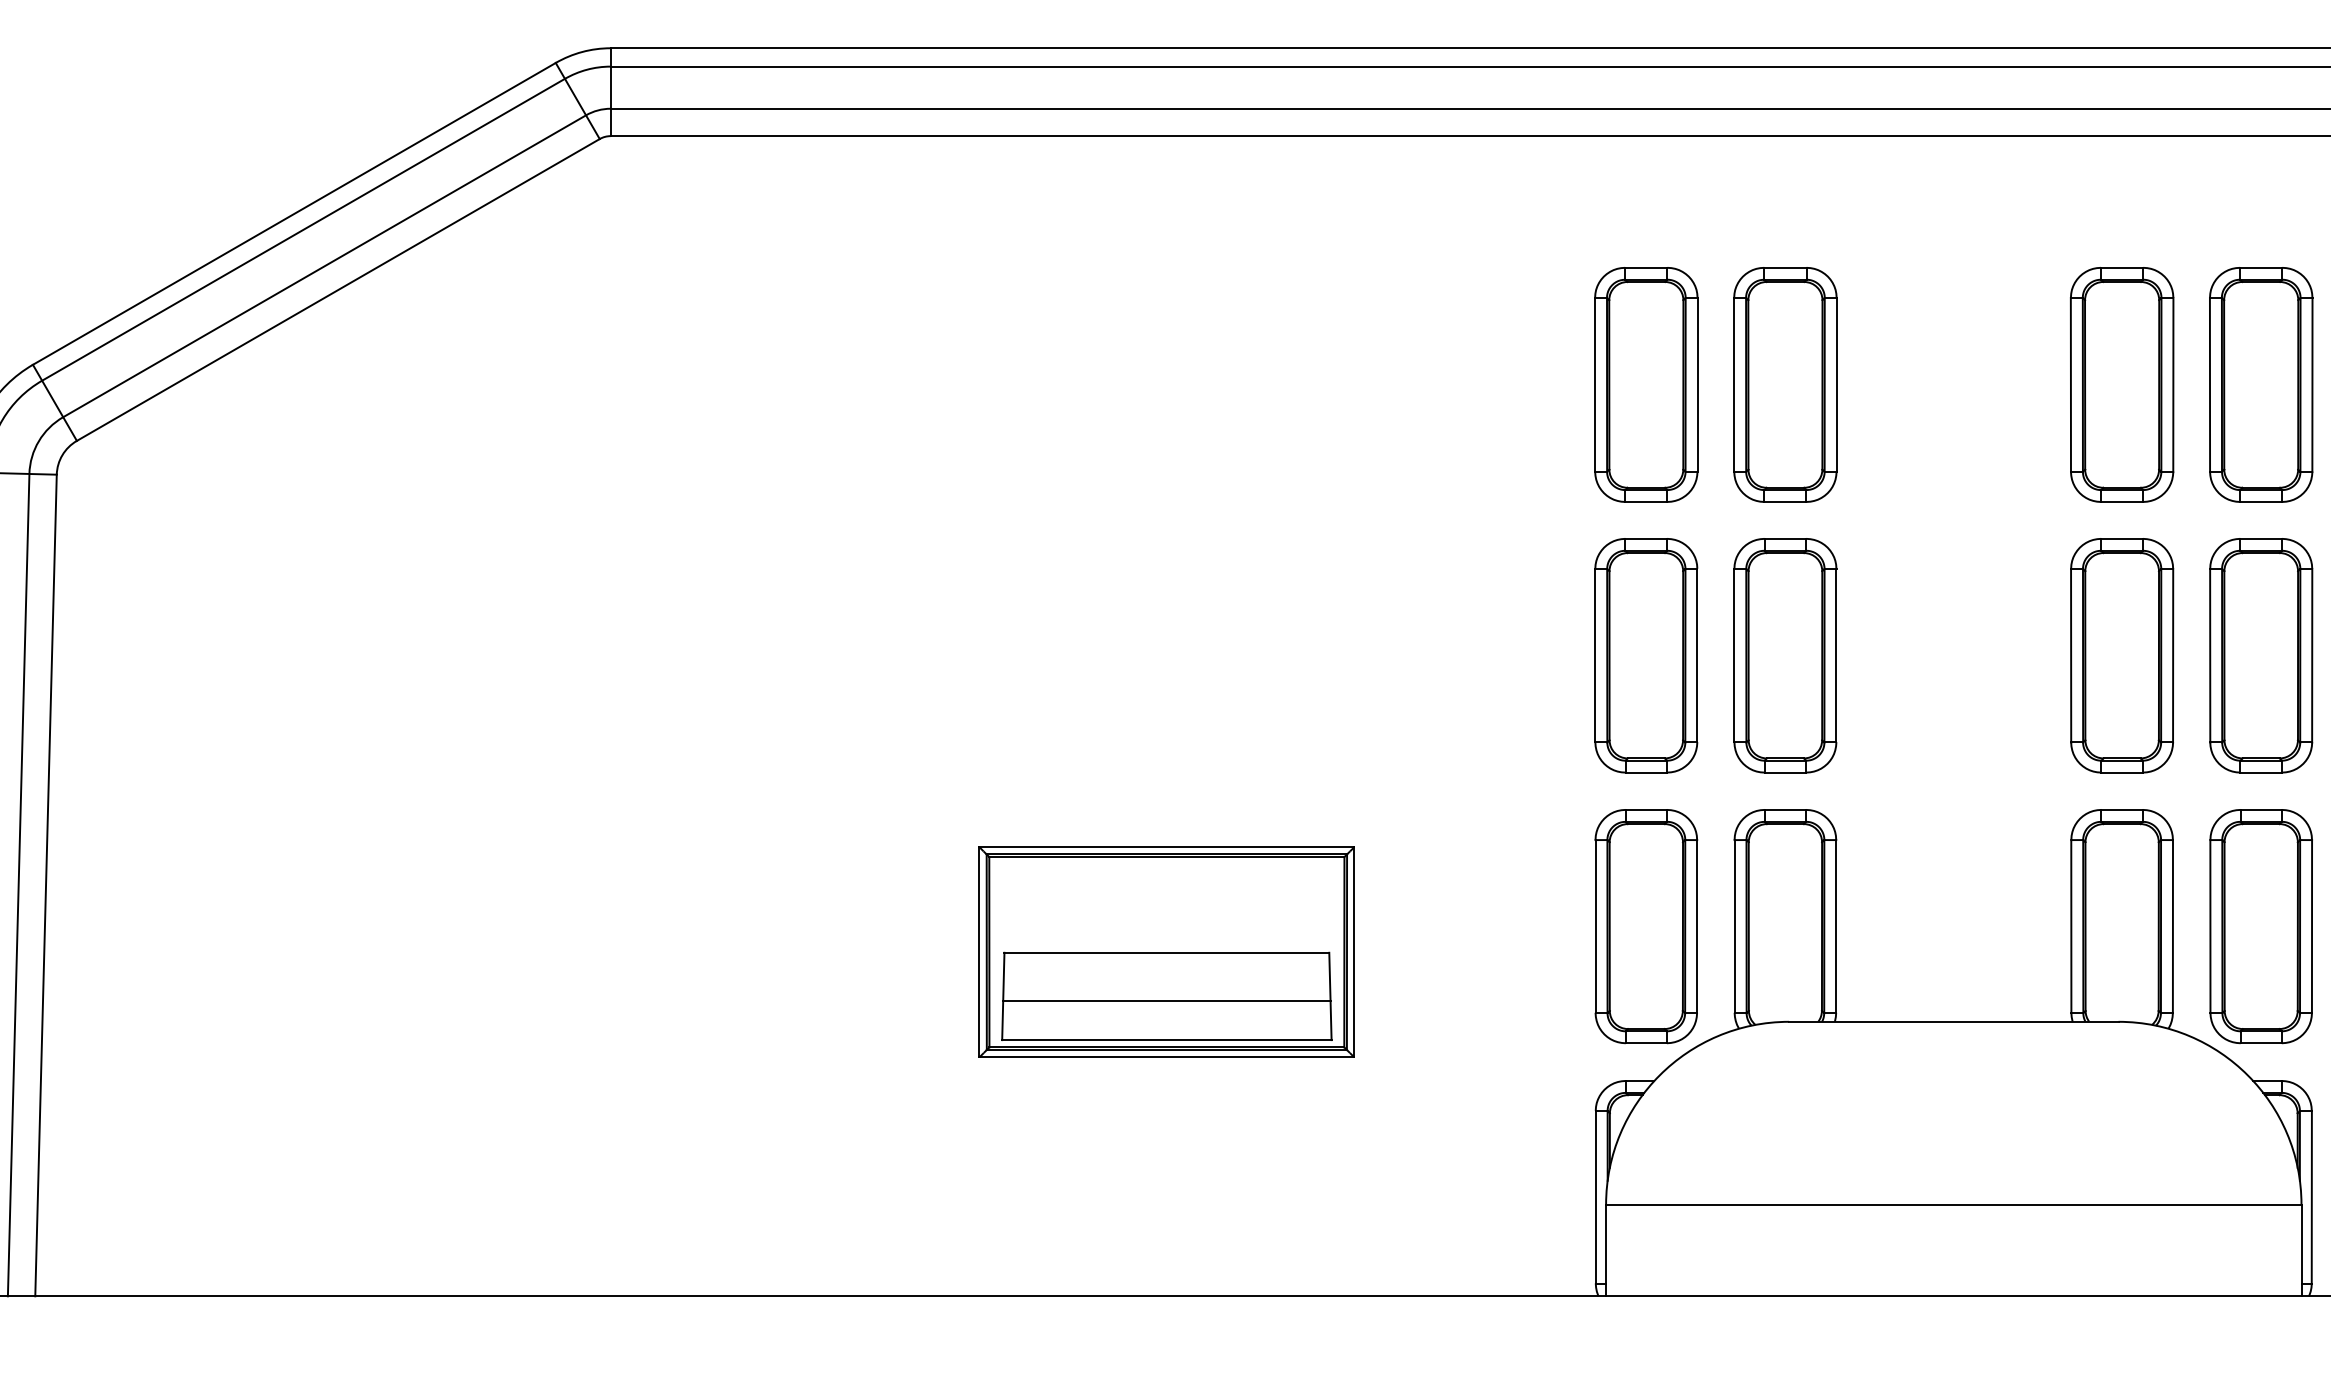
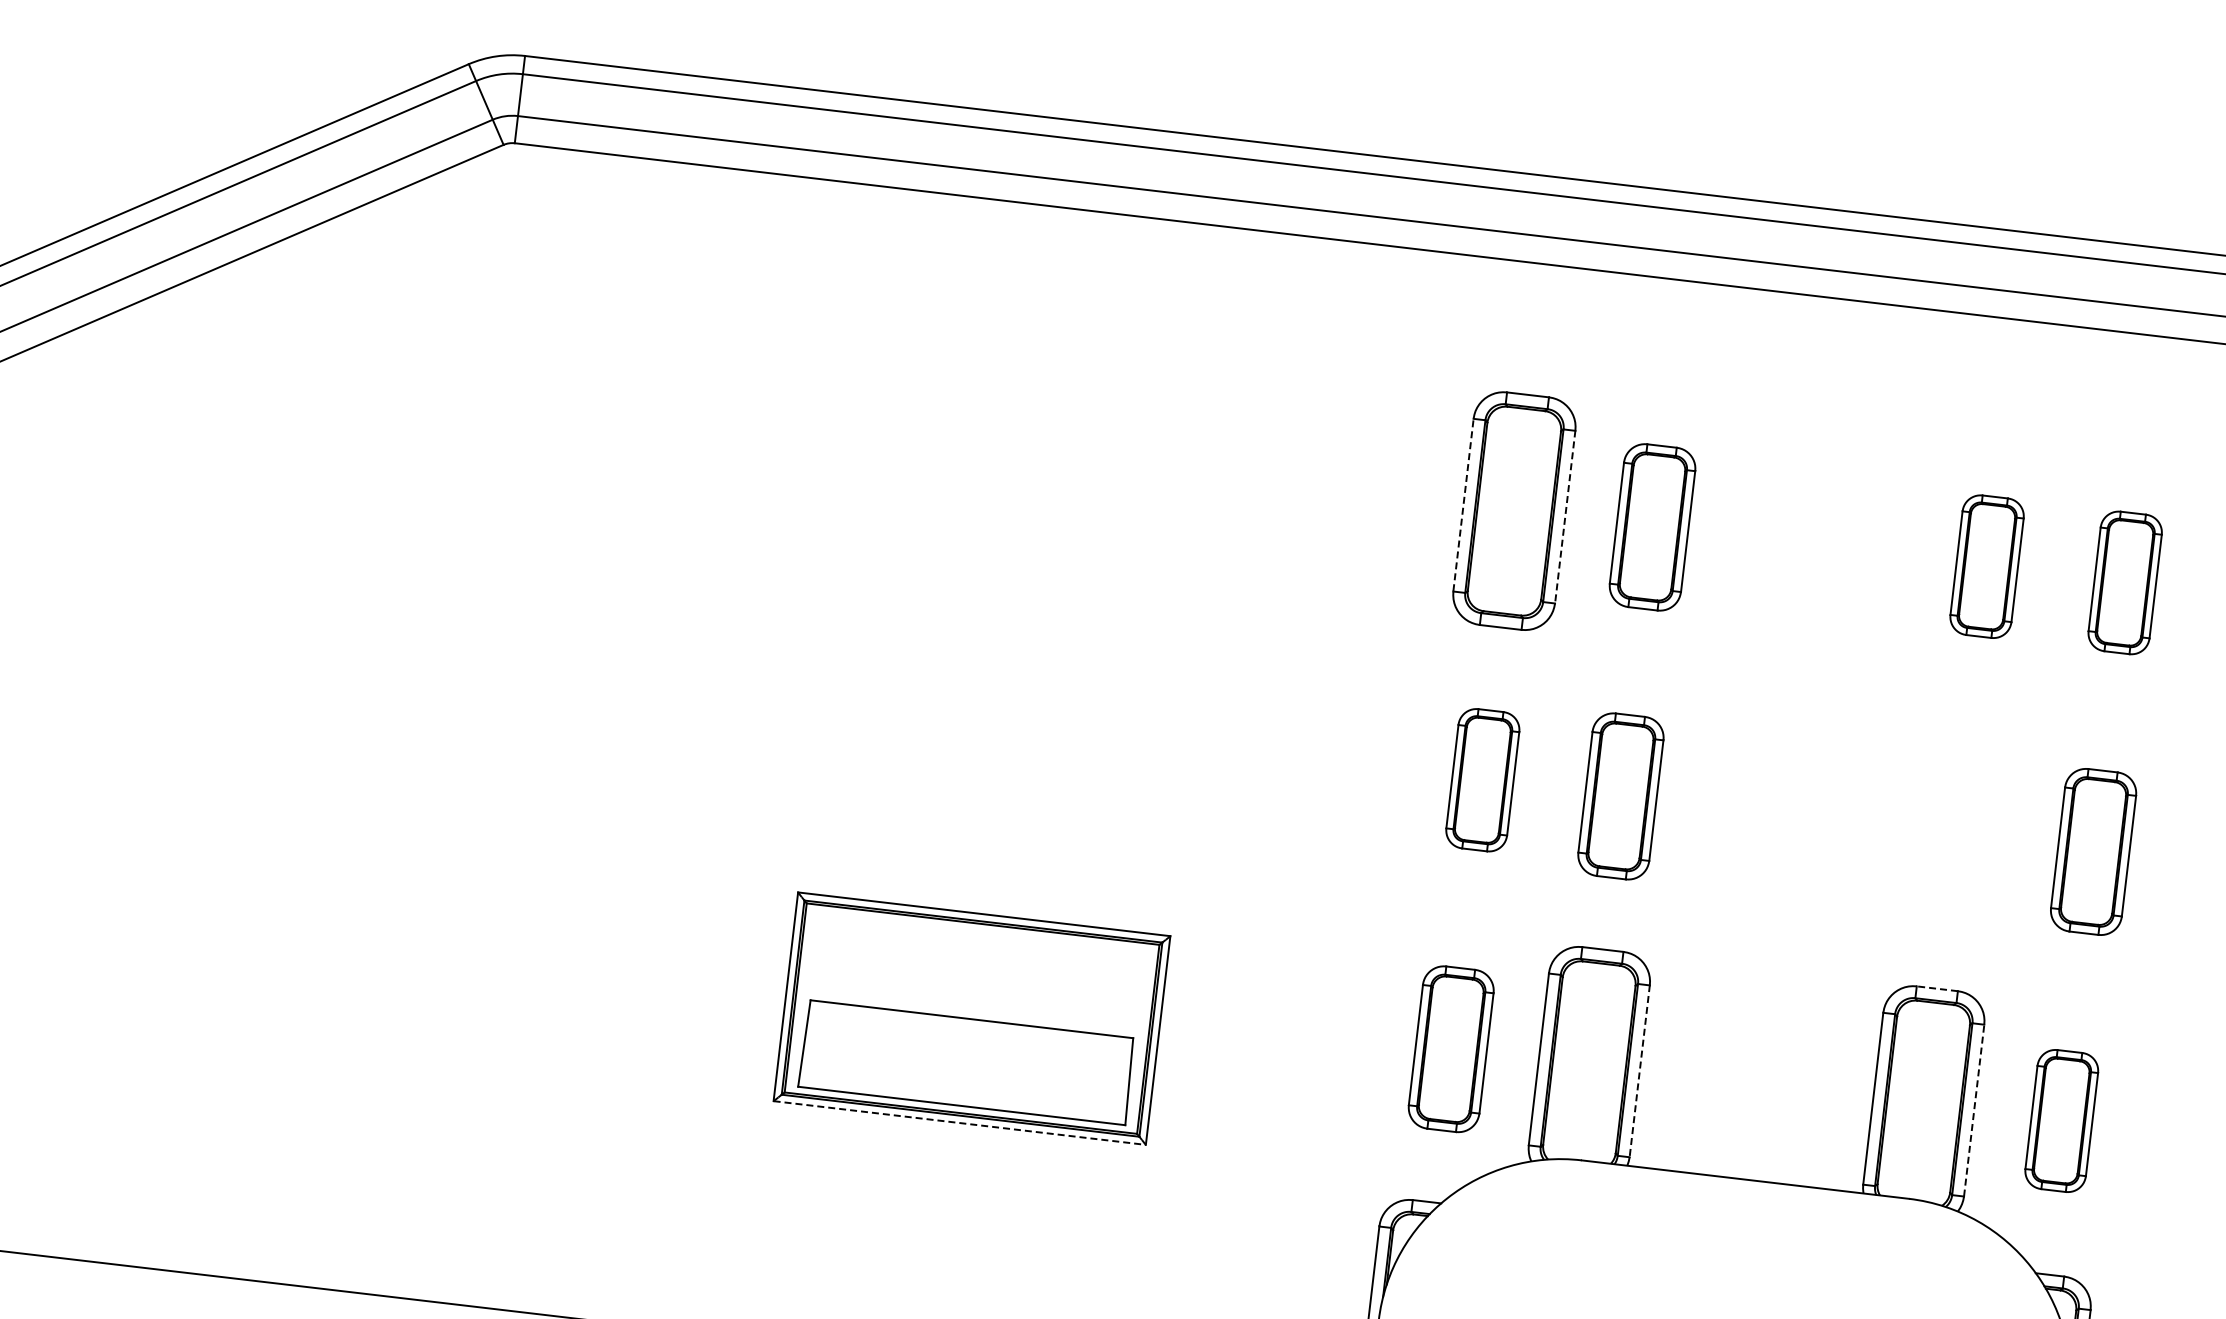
line: (1595, 384) -> (1463, 504), solid -> dashed
line: (1697, 384) -> (1565, 516), solid -> dashed
part: (1785, 384) -> (1652, 527), size x0.7
part: (2122, 384) -> (1987, 566), size x0.6
part: (2261, 384) -> (2125, 582), size x0.6
part: (1646, 655) -> (1482, 779), size x0.6
part: (1785, 655) -> (1621, 796), size x0.7
part: (2122, 655) -> (1955, 835), removed
part: (2261, 655) -> (2093, 851), size x0.7
line: (2122, 809) -> (1937, 988), solid -> dashed
part: (1646, 926) -> (1451, 1049), size x0.7
line: (1836, 926) -> (1640, 1071), solid -> dashed
line: (2172, 926) -> (1973, 1110), solid -> dashed
part: (2260, 926) -> (2061, 1120), size x0.6
line: (1166, 1001) -> (965, 1067), removed
line: (1167, 1057) -> (960, 1123), solid -> dashed

